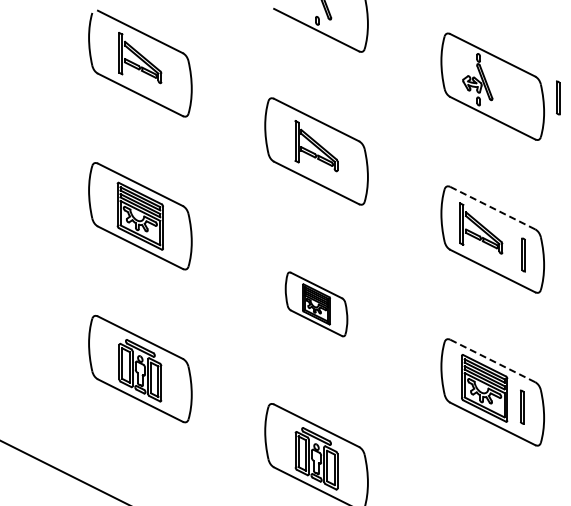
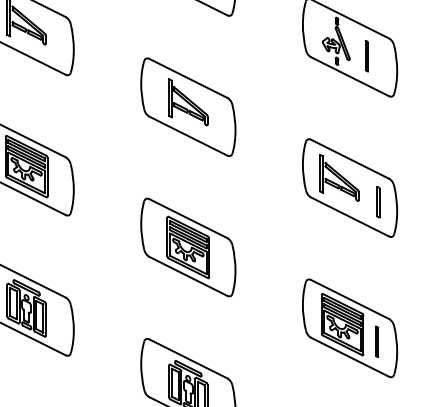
line: (557, 97) -> (366, 55), moved
line: (493, 208) -> (350, 159), dashed -> solid
part: (316, 304) -> (188, 247), size x1.67
line: (493, 361) -> (350, 299), dashed -> solid

